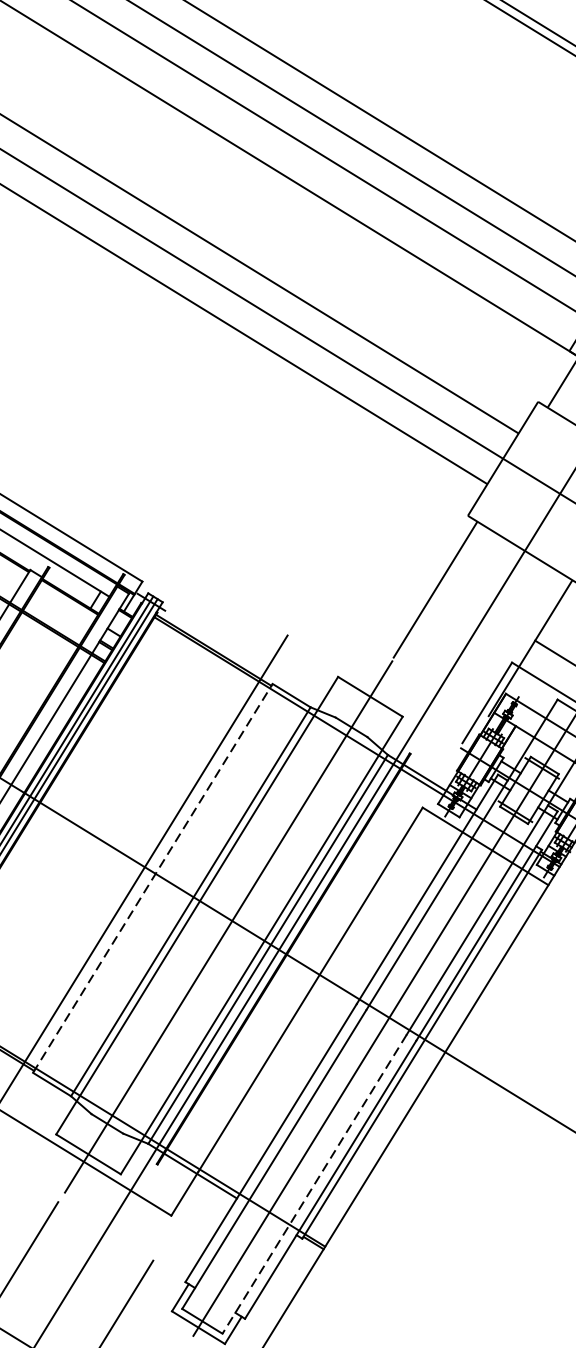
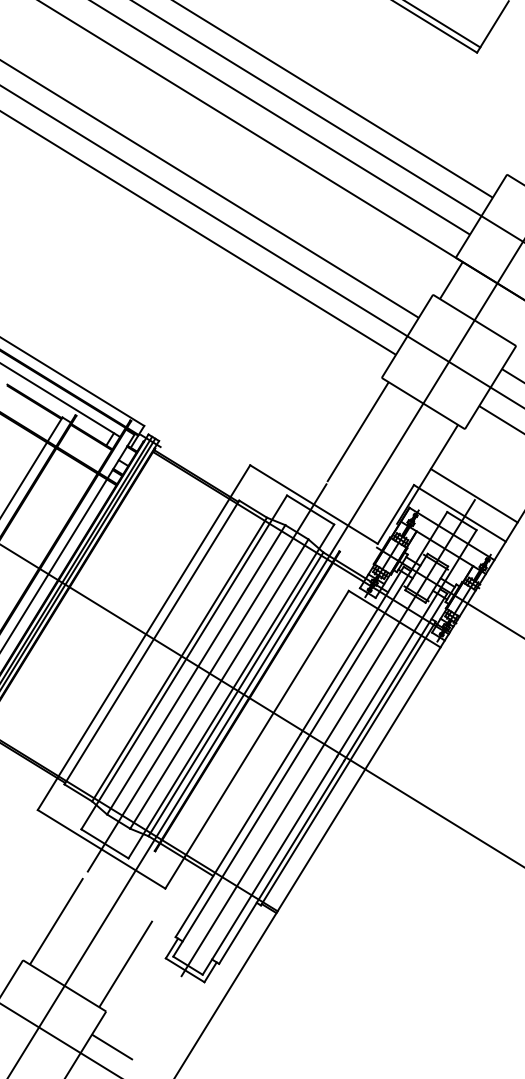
line: (374, 689) -> (313, 504), added
line: (152, 878) -> (151, 642), dashed -> solid
line: (214, 915) -> (196, 669), added
line: (245, 934) -> (219, 683), added
line: (314, 1185) -> (269, 866), dashed -> solid

